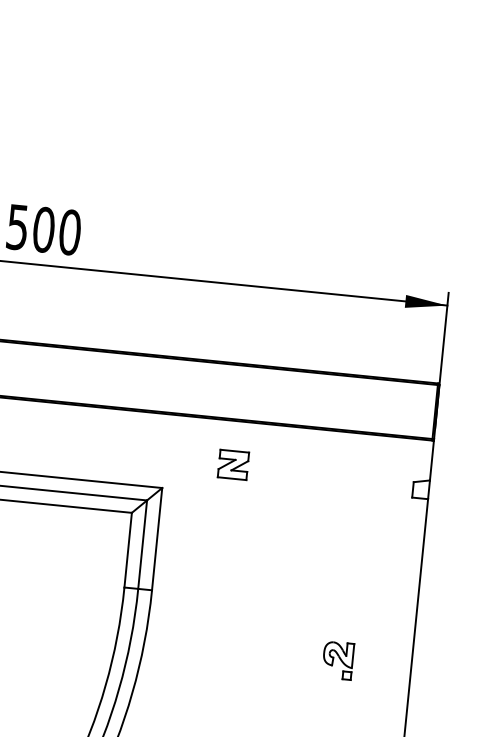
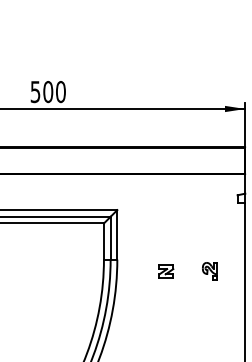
part: (233, 464) -> (166, 271), moved
part: (337, 660) -> (209, 271), moved

